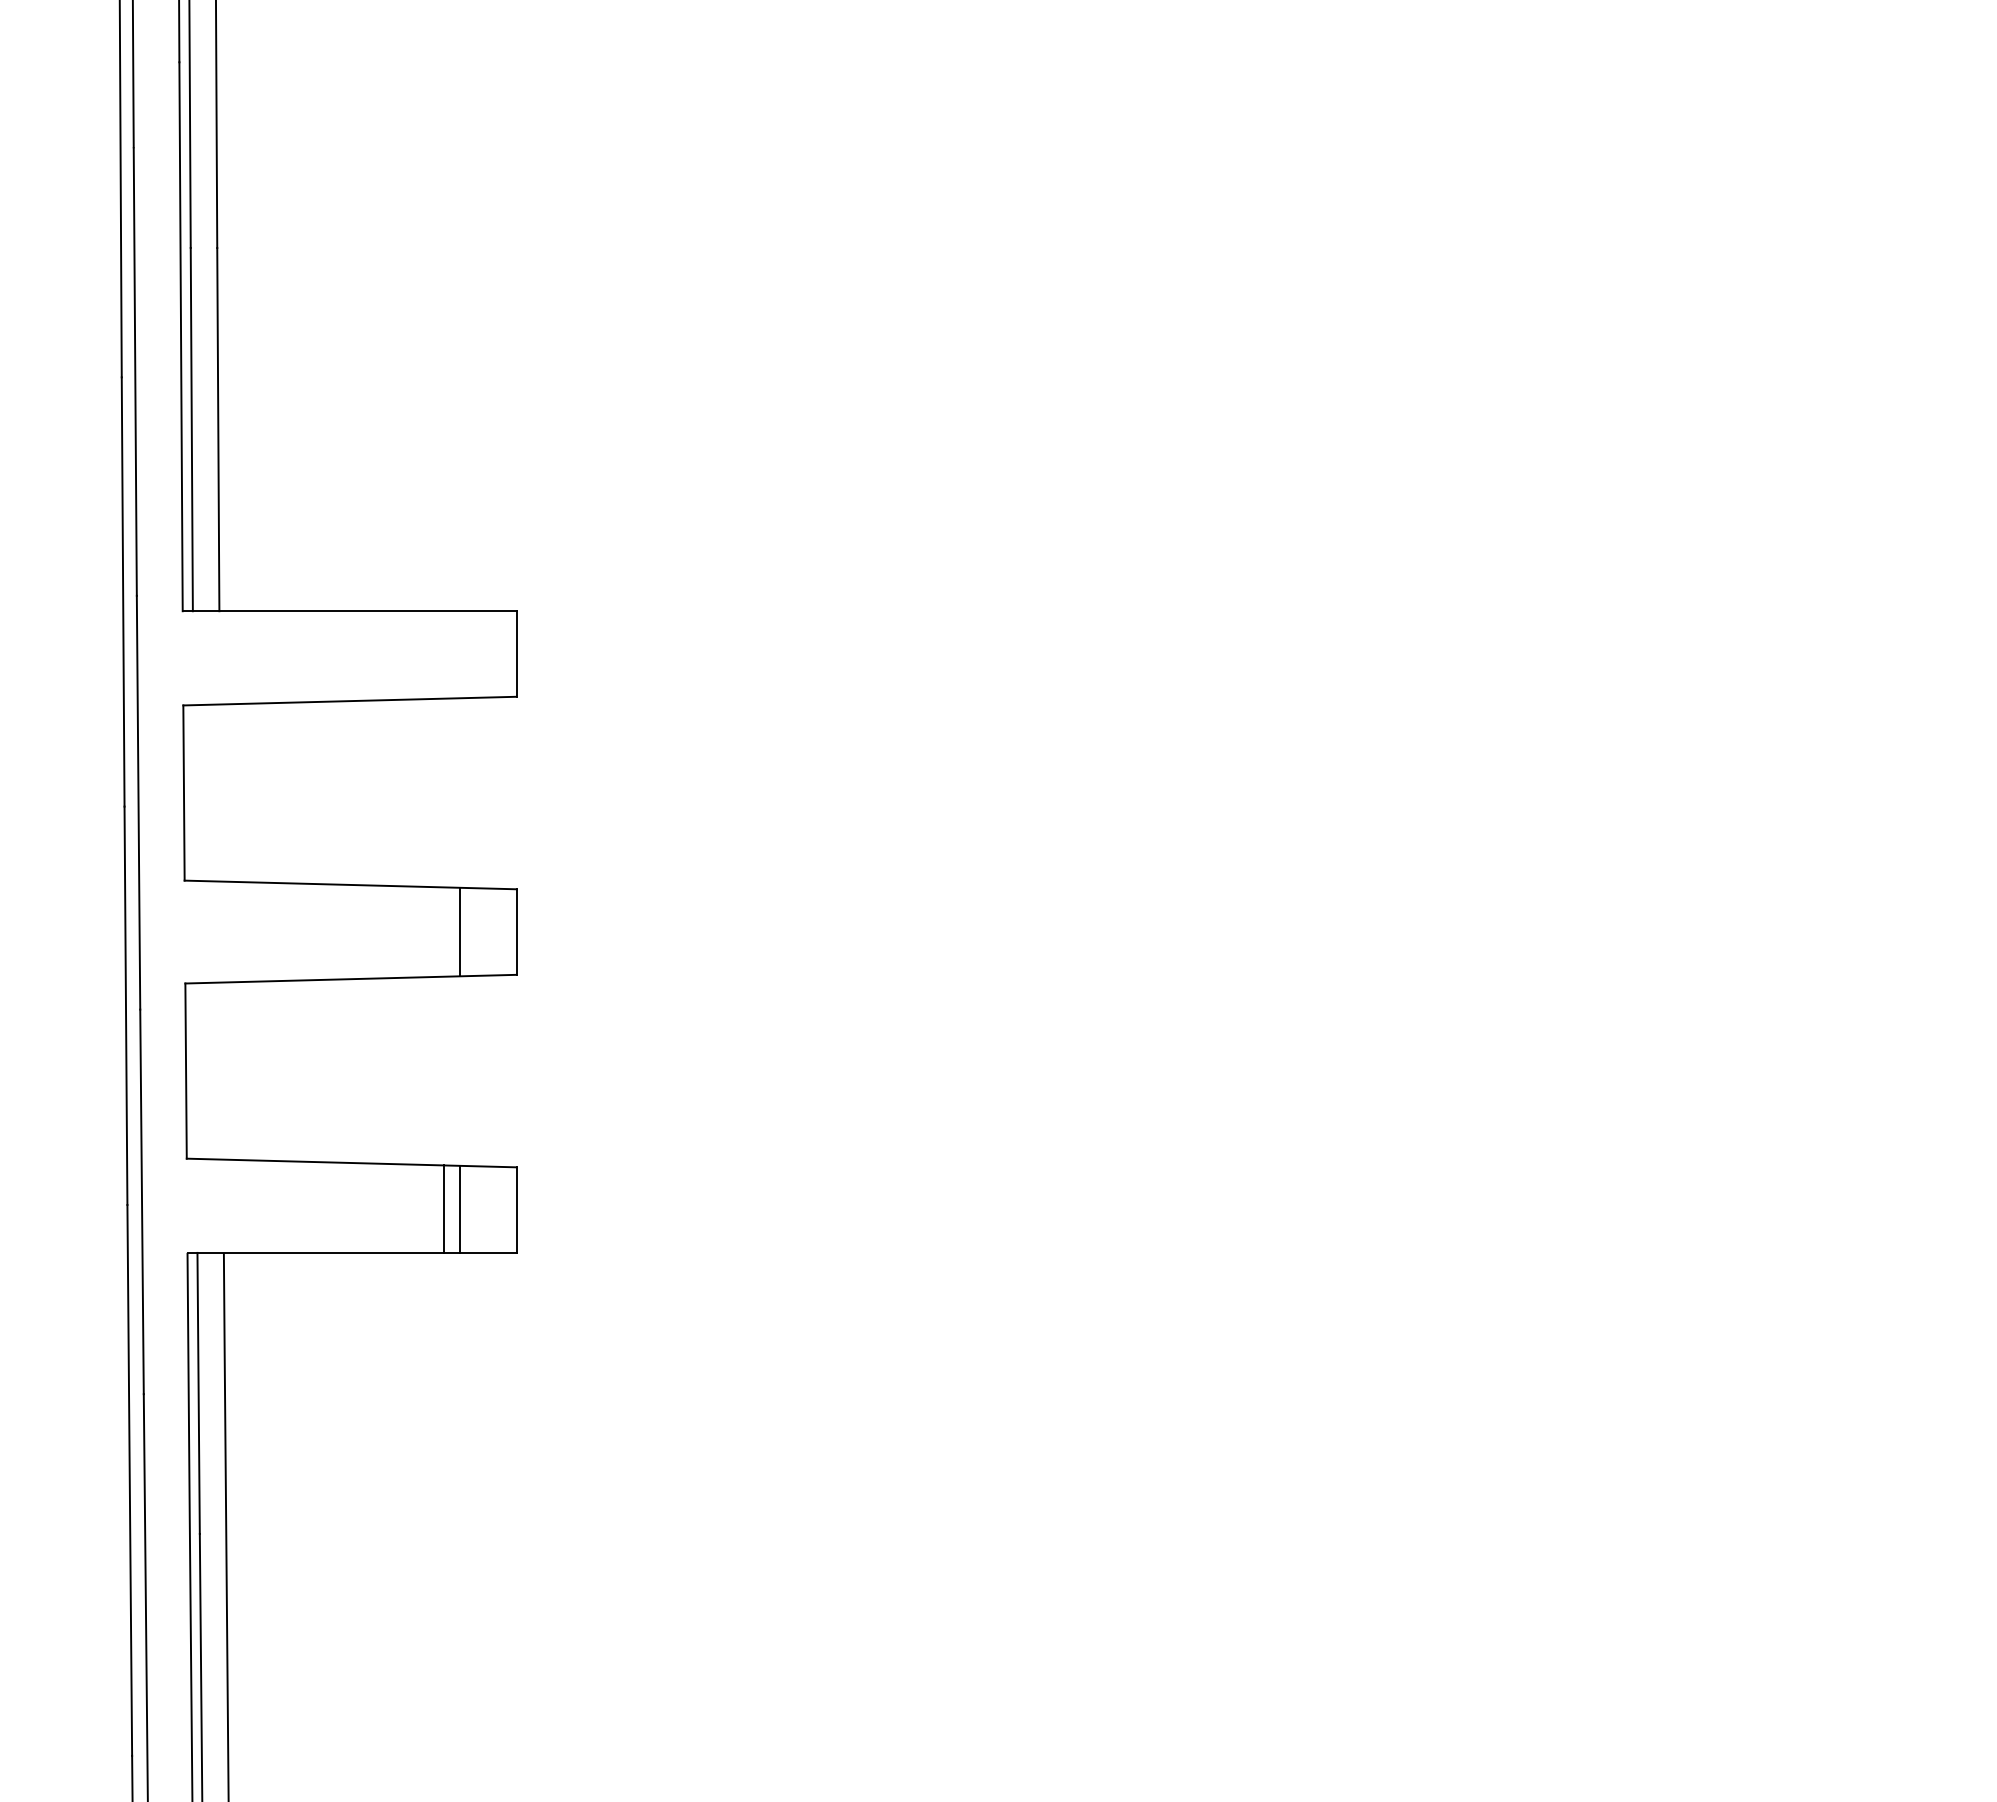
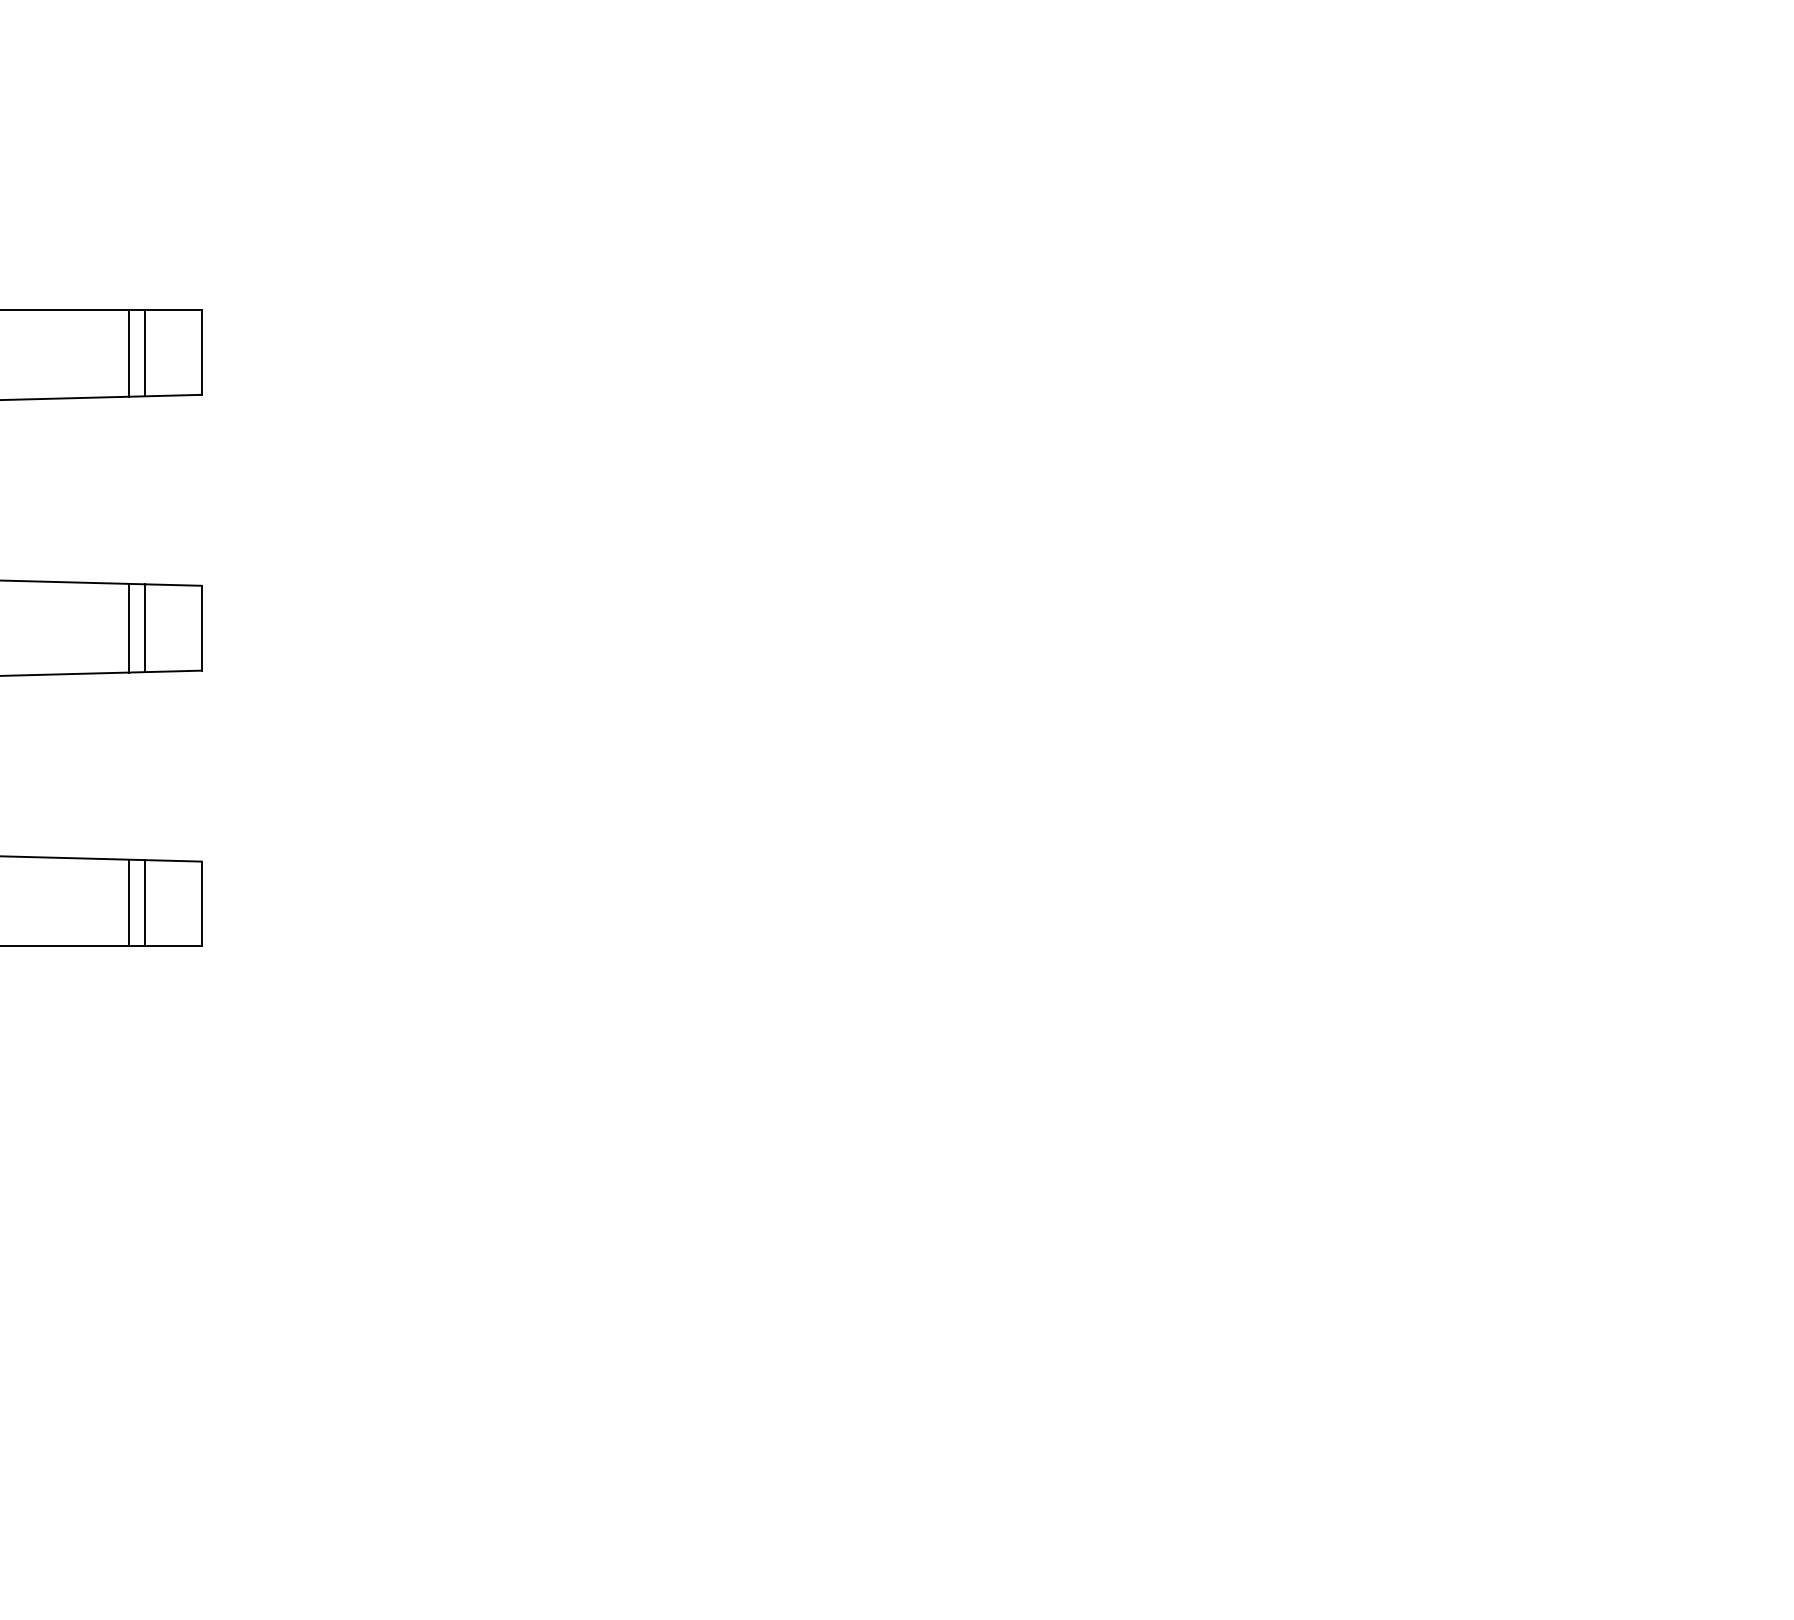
line: (443, 654) -> (129, 352), added
line: (459, 654) -> (144, 352), added
line: (443, 931) -> (129, 627), added

